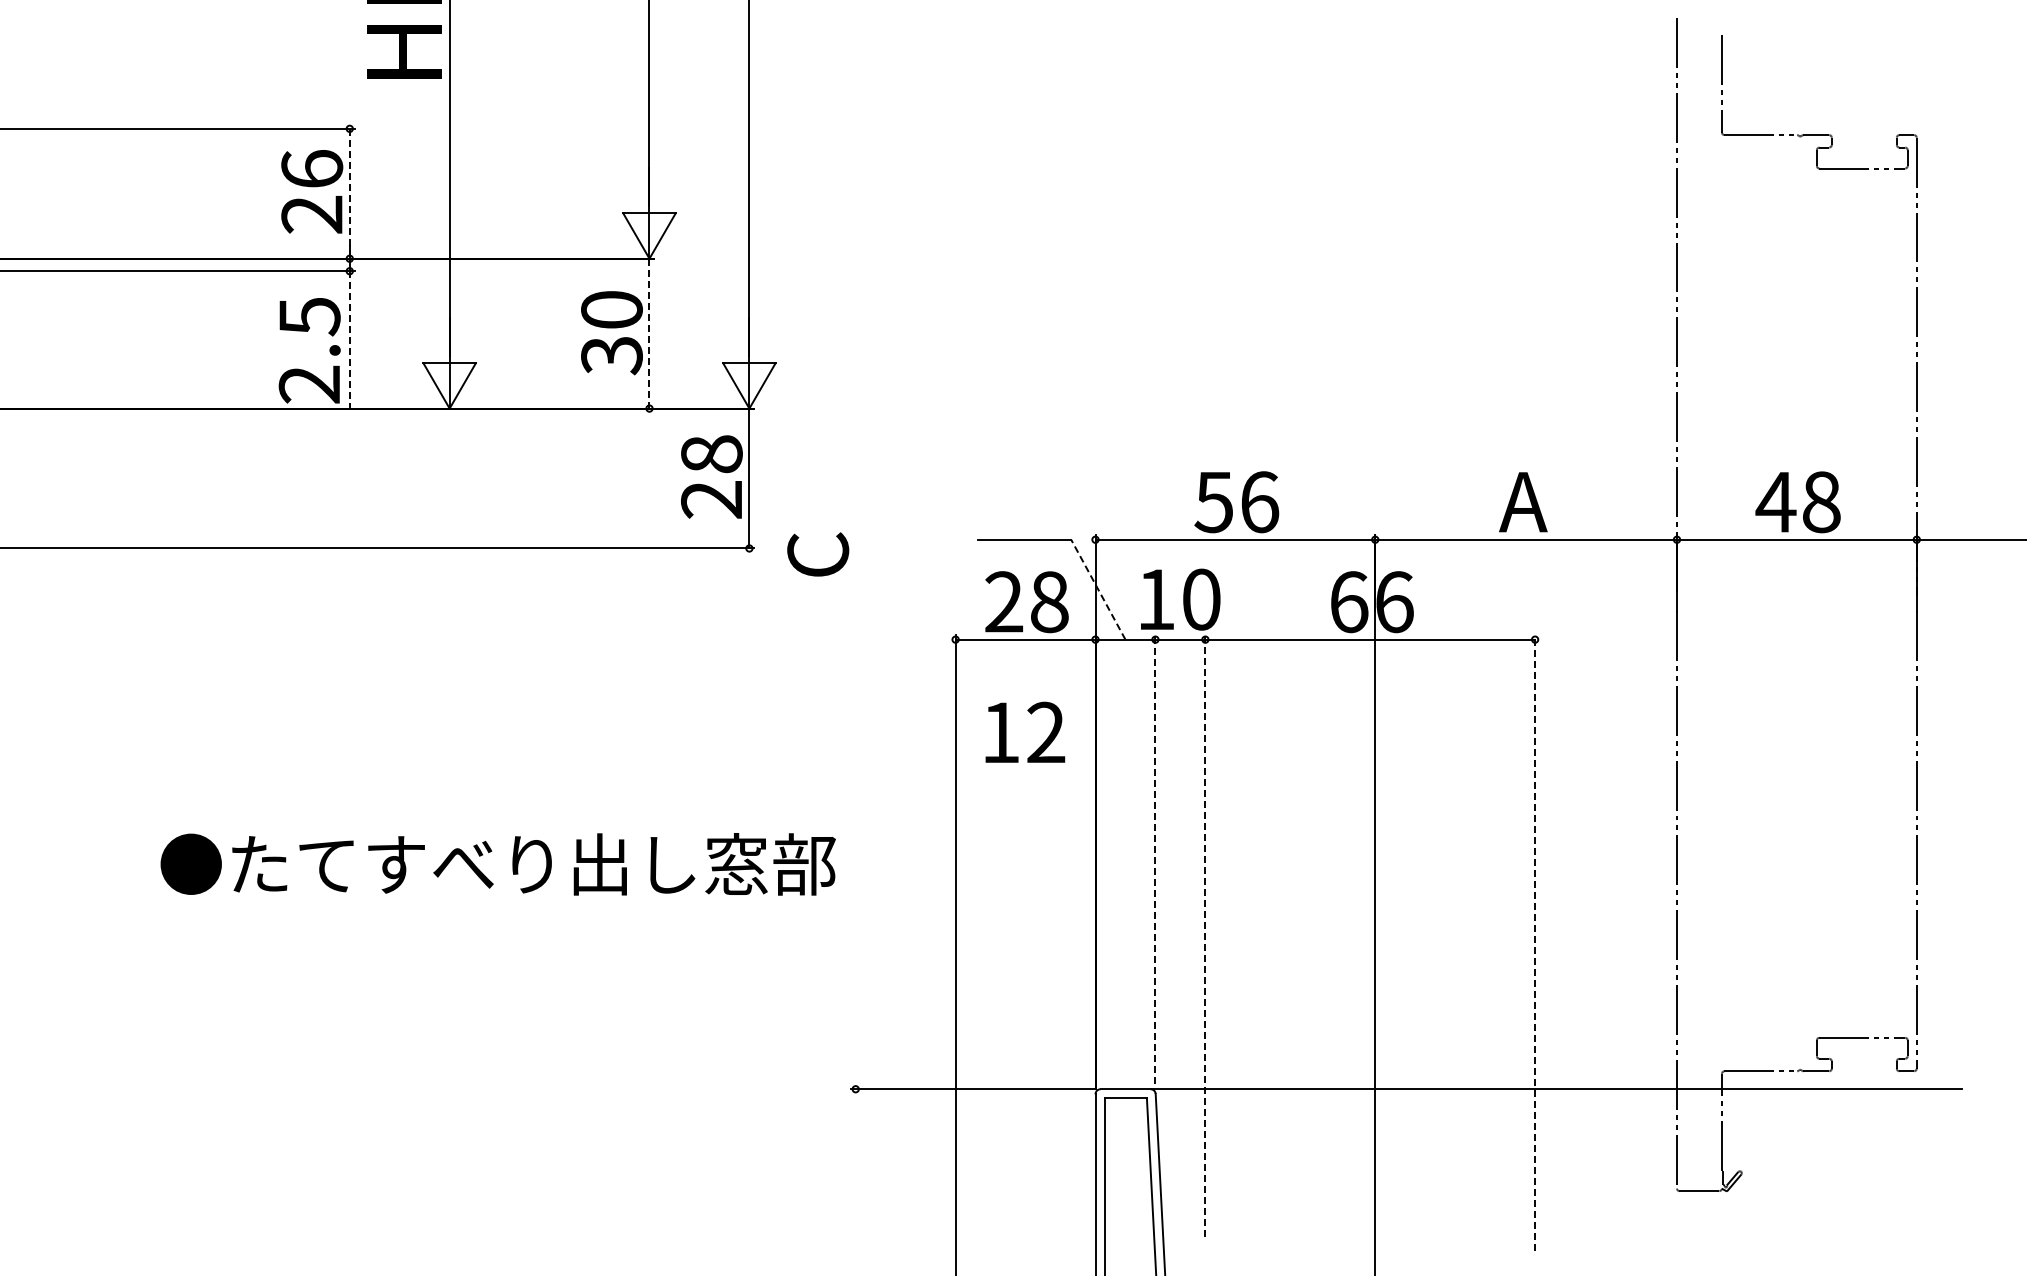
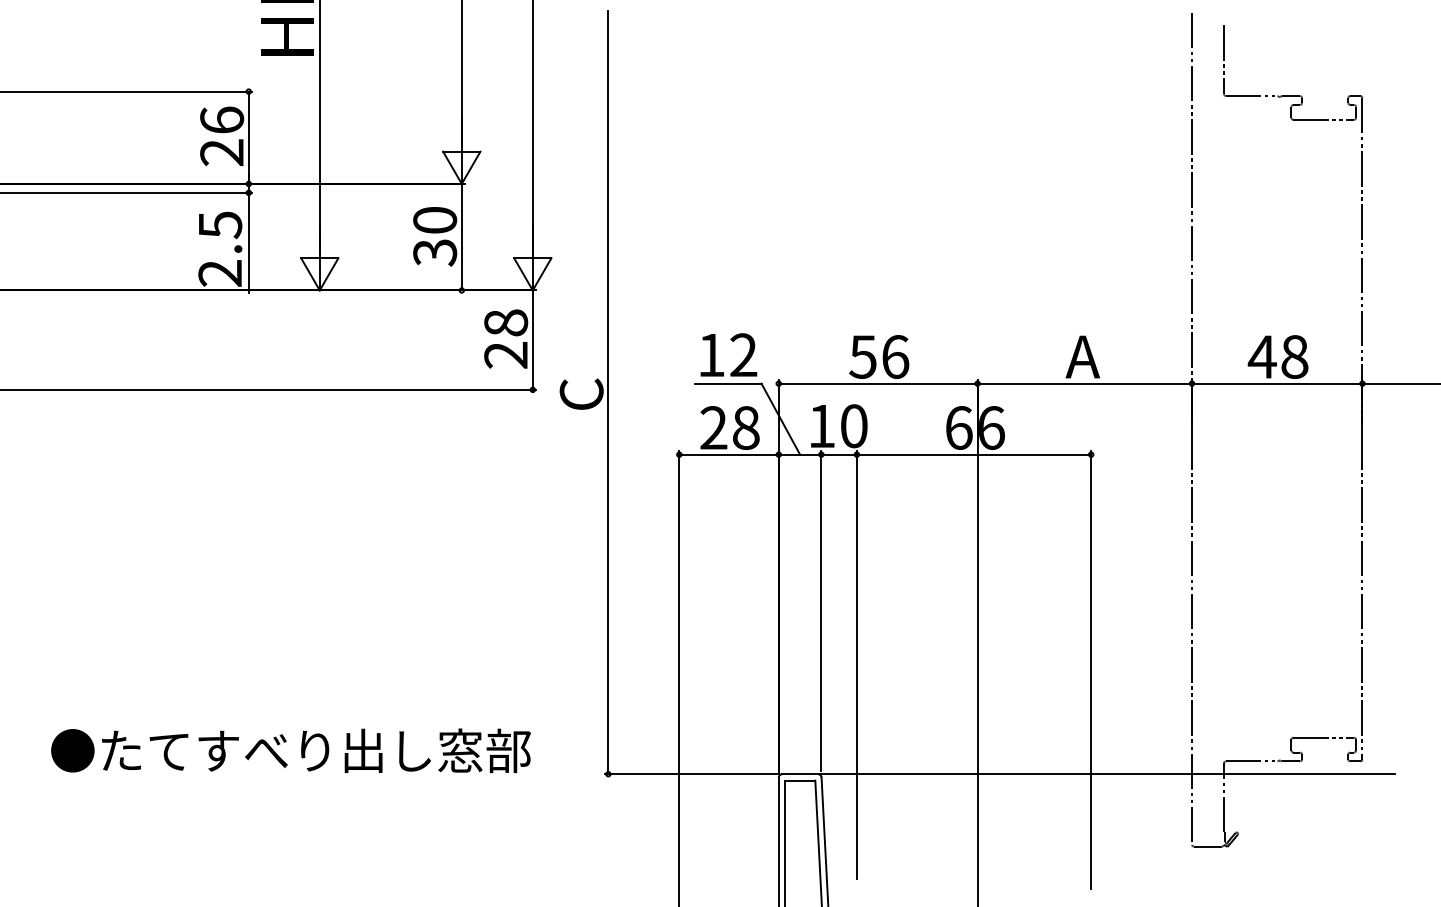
line: (349, 193) -> (248, 137), dashed -> solid
line: (649, 333) -> (461, 237), dashed -> solid
line: (349, 341) -> (248, 242), dashed -> solid
line: (855, 552) -> (608, 392), added
line: (1098, 589) -> (780, 419), dashed -> solid
text: (1025, 731) -> (729, 354), moved
line: (1155, 859) -> (821, 610), dashed -> solid
text: (497, 864) -> (290, 750), moved
line: (1205, 935) -> (856, 664), dashed -> solid
line: (1535, 942) -> (1091, 669), dashed -> solid

